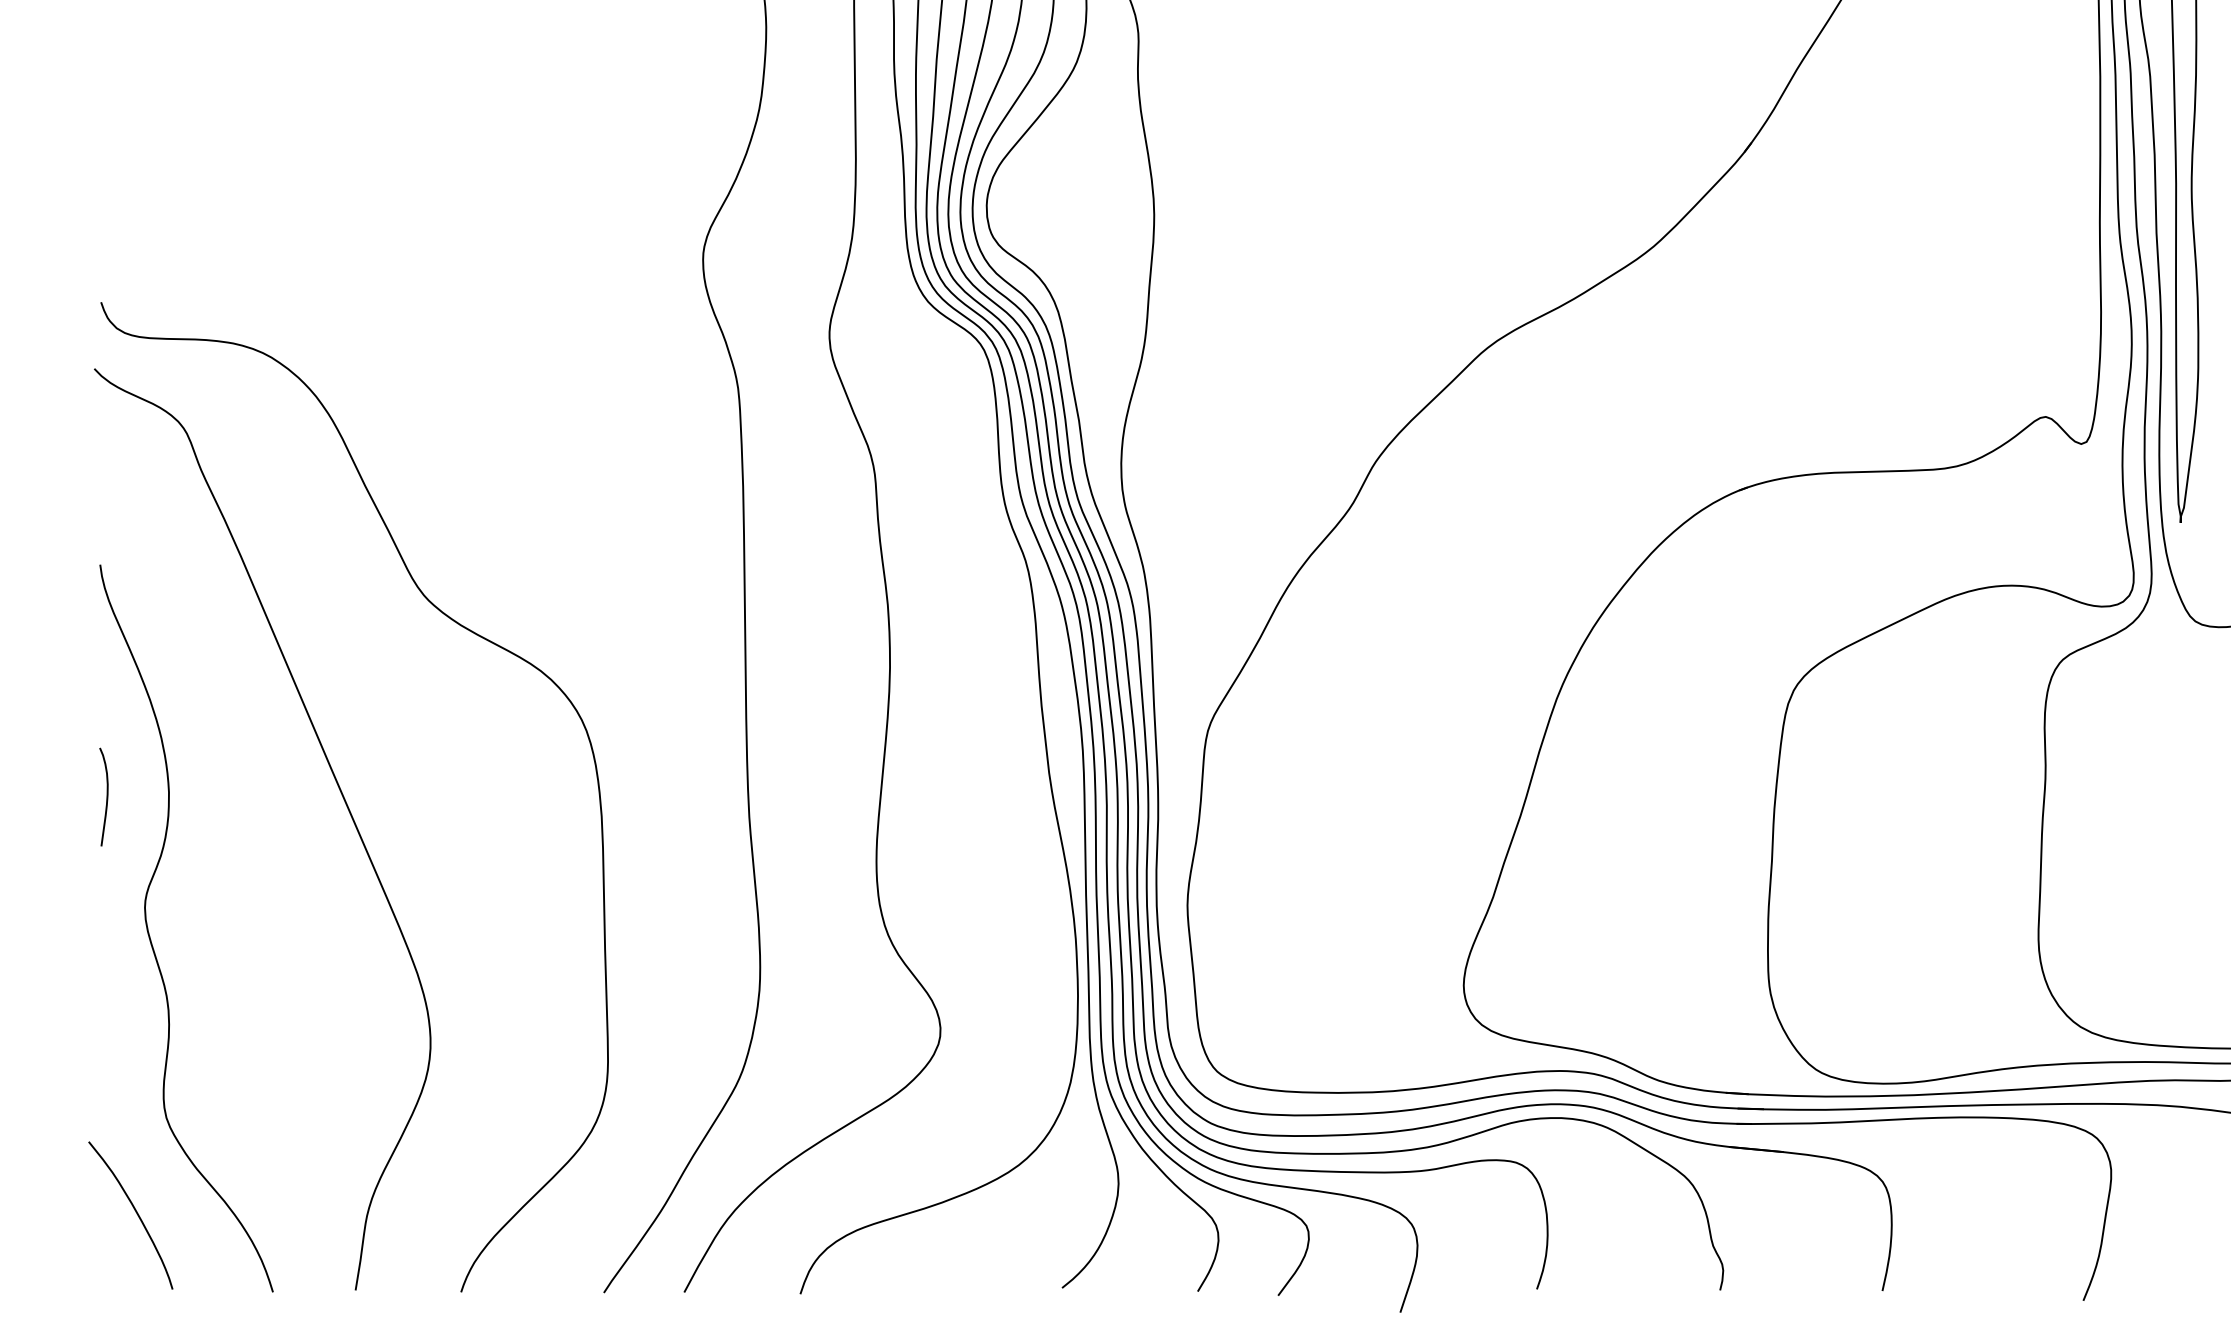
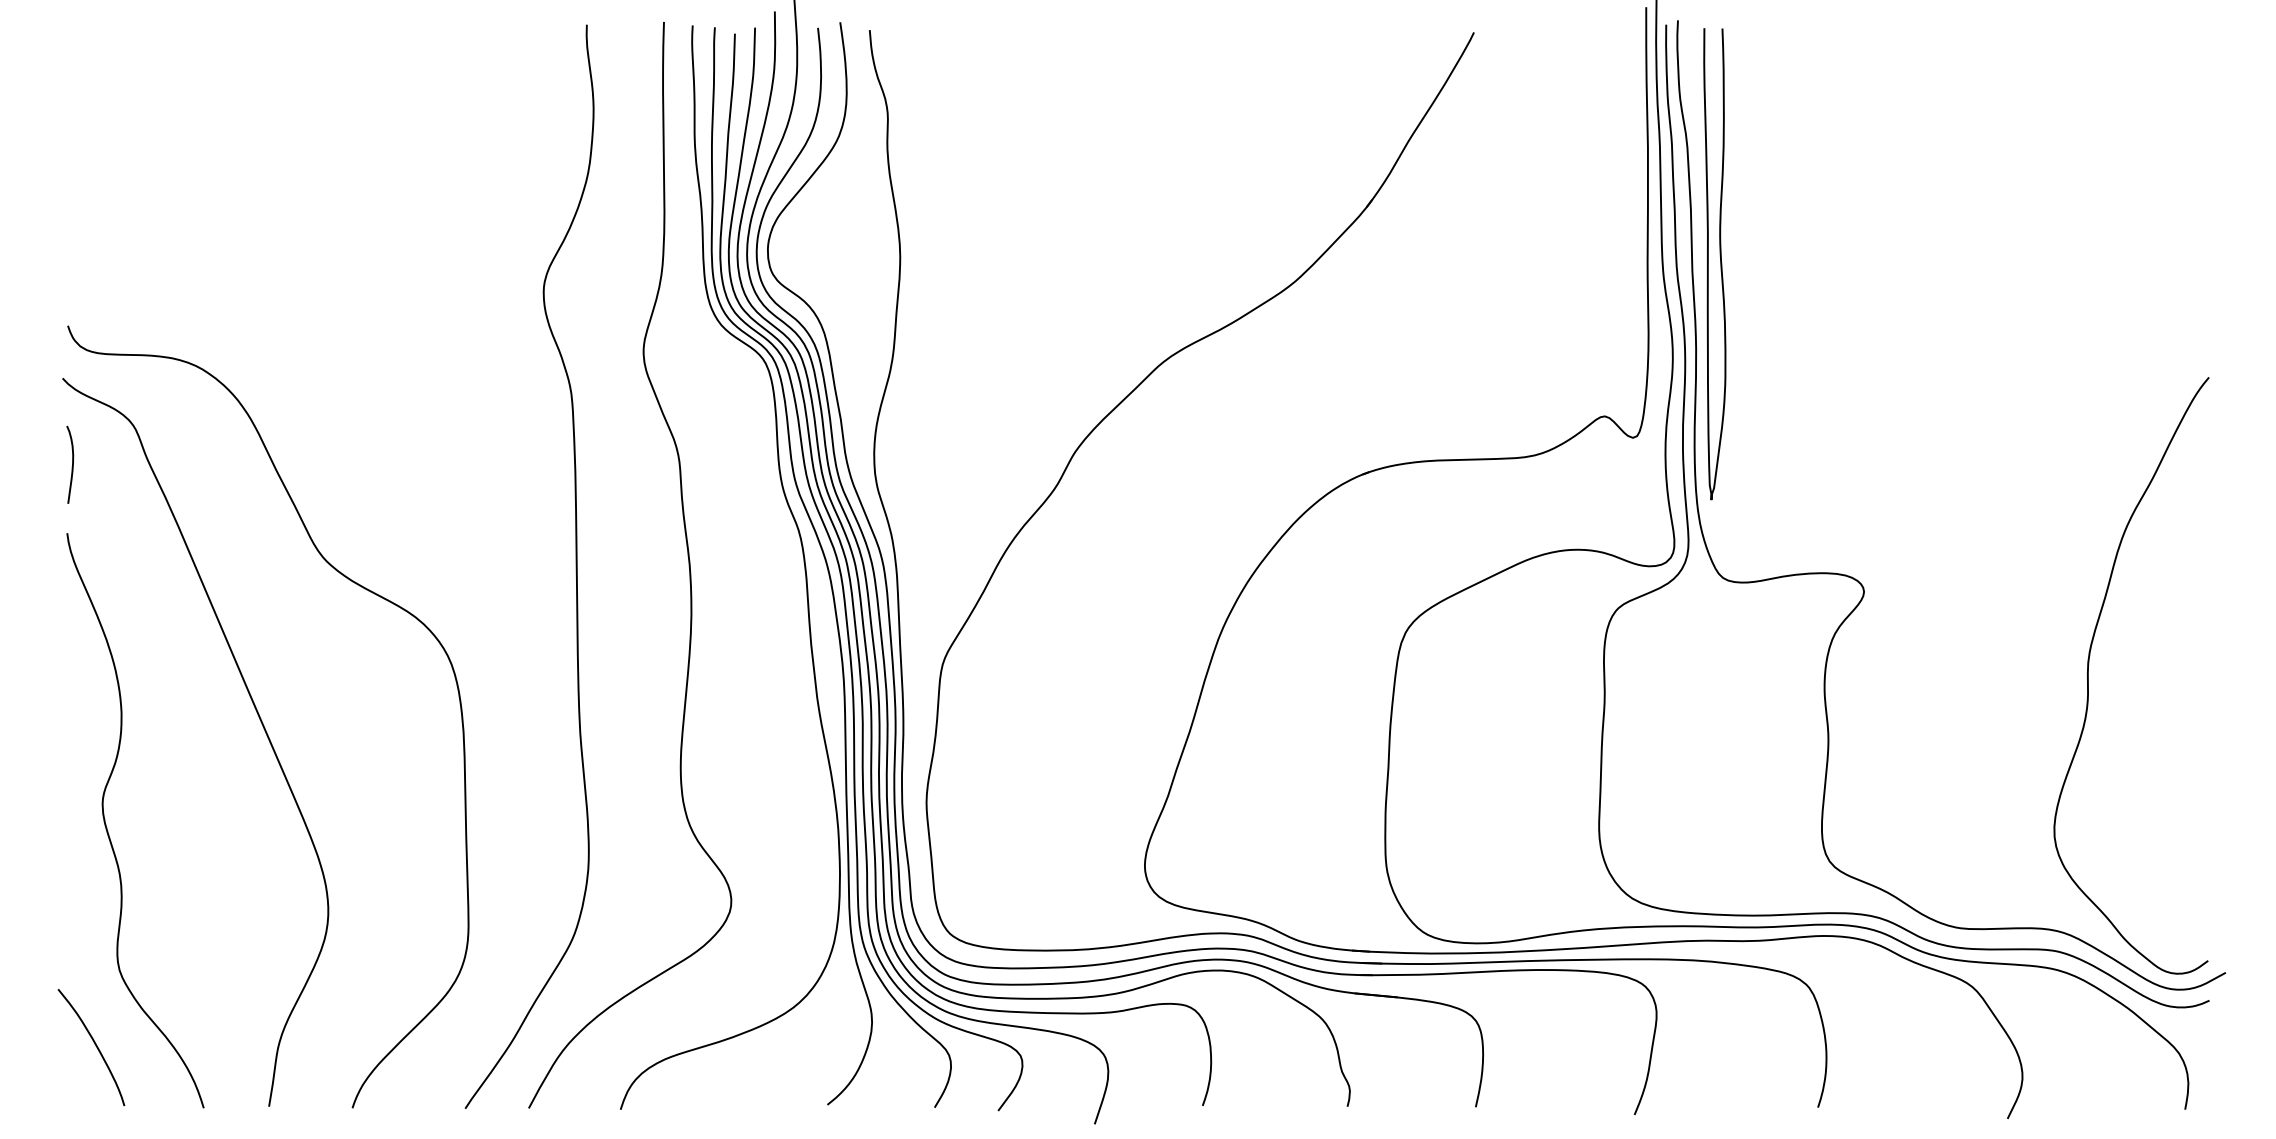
curve: (106, 796) -> (72, 464), moved

